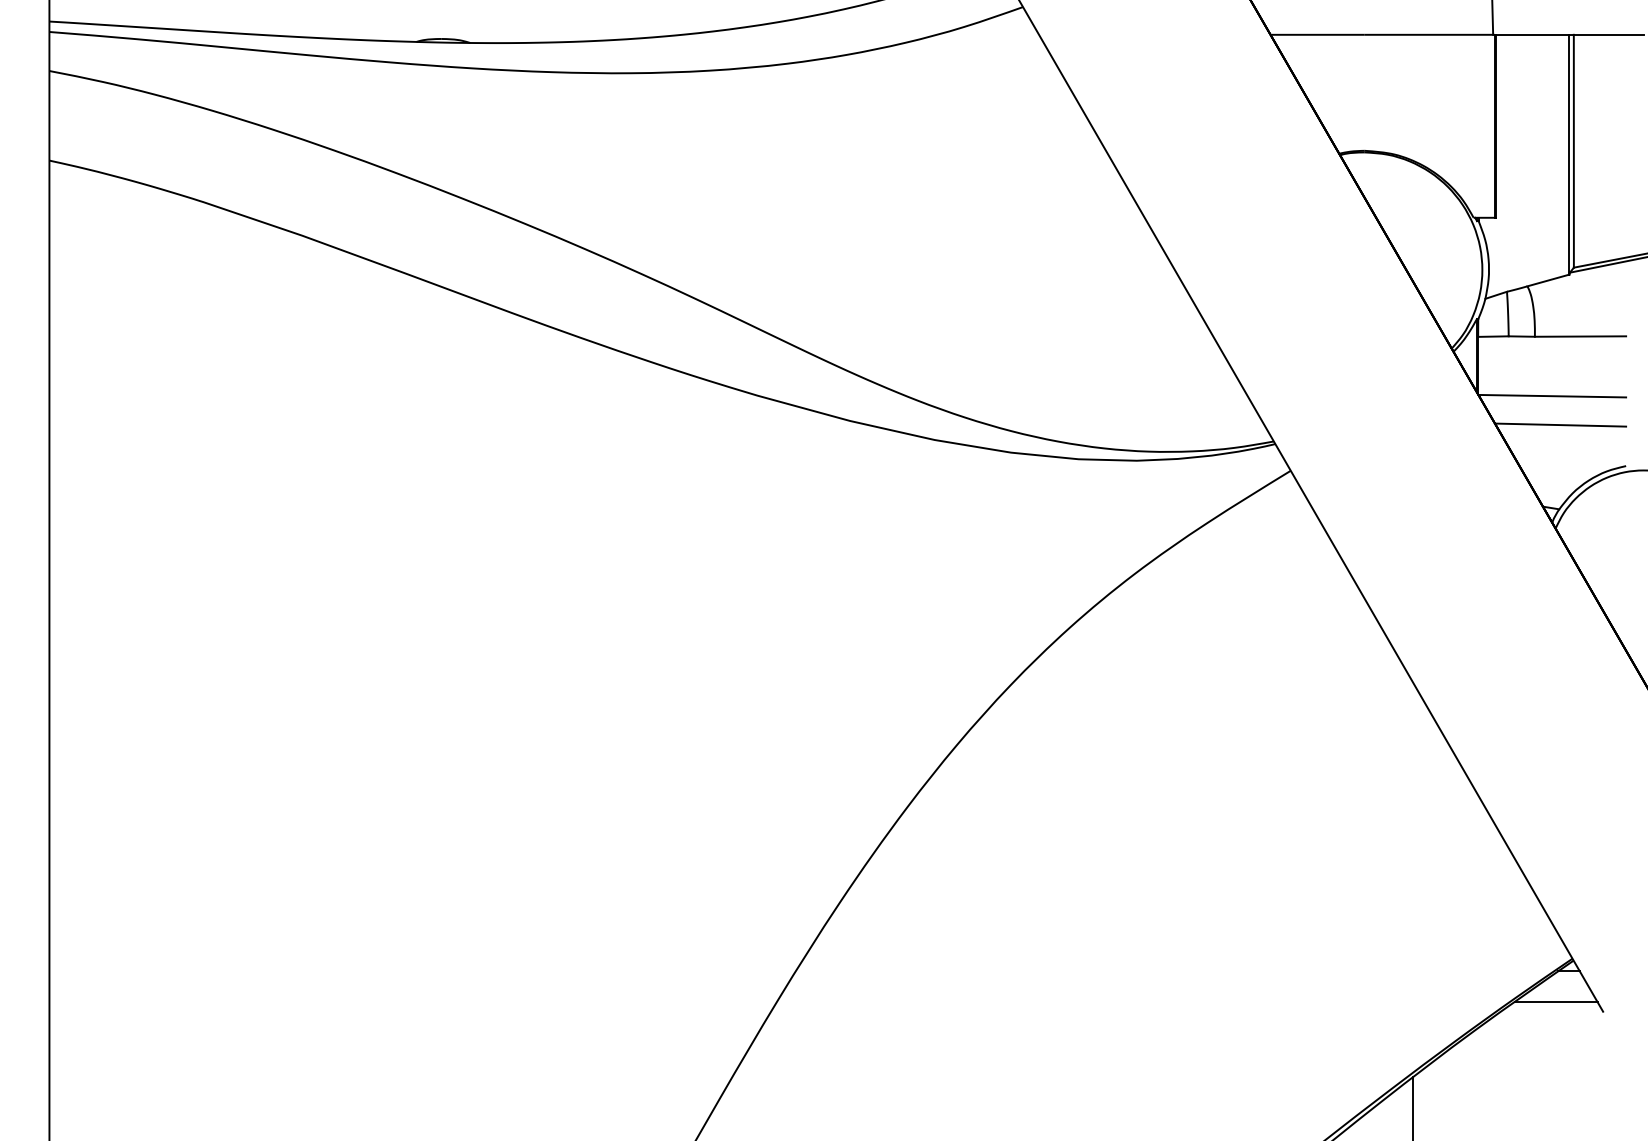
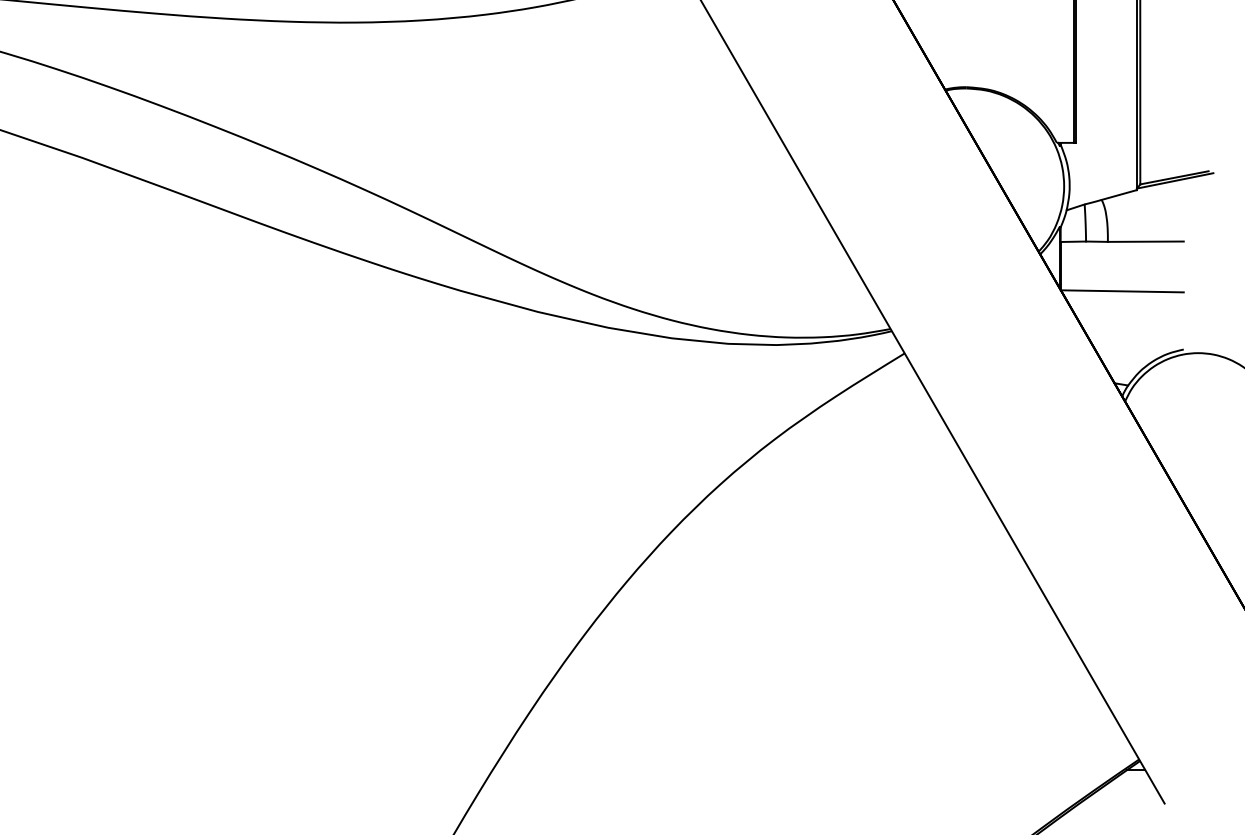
line: (1560, 424) -> (1129, 314), removed
line: (1556, 1001) -> (1125, 795), removed

